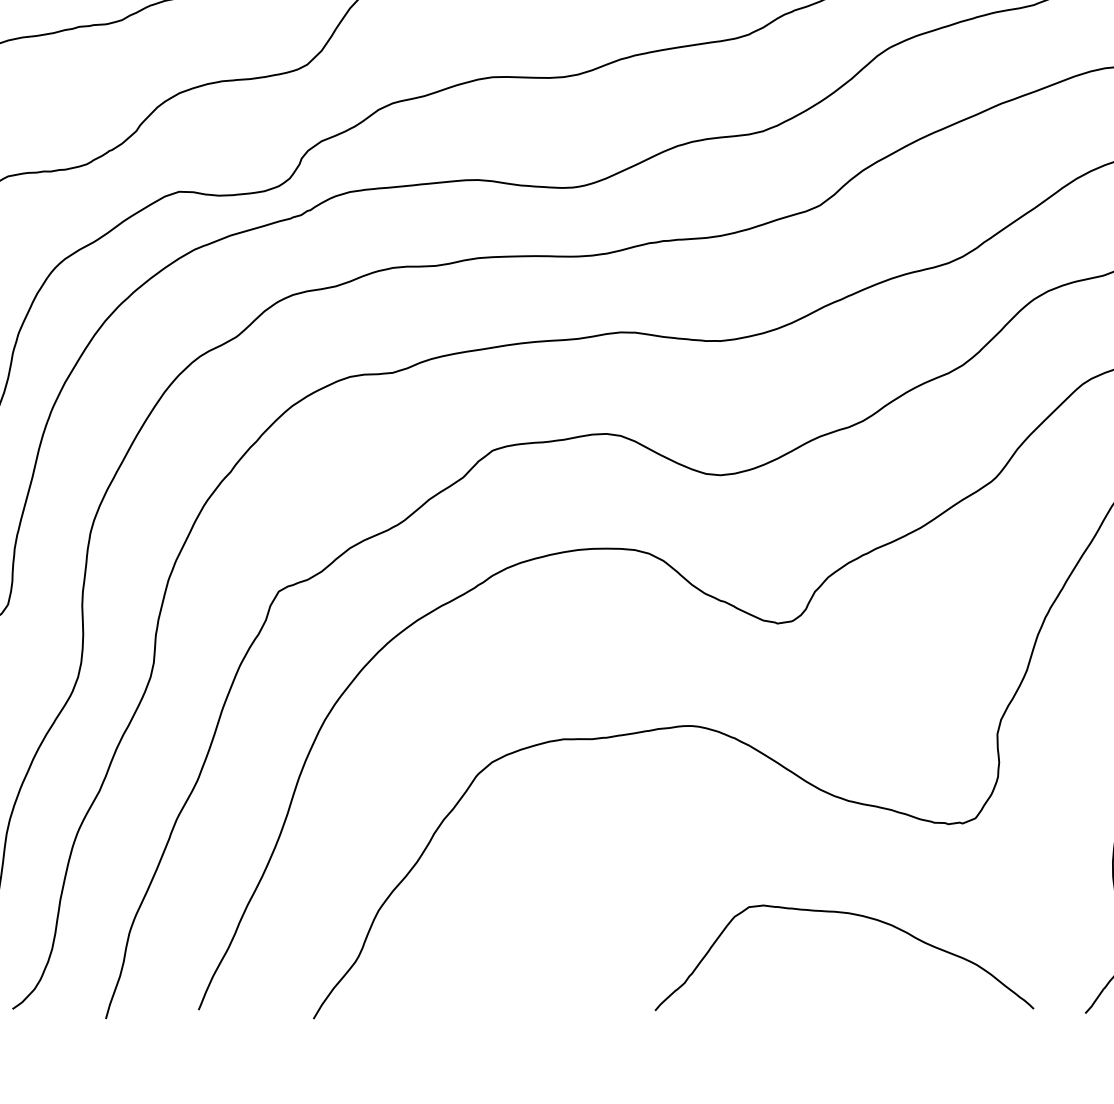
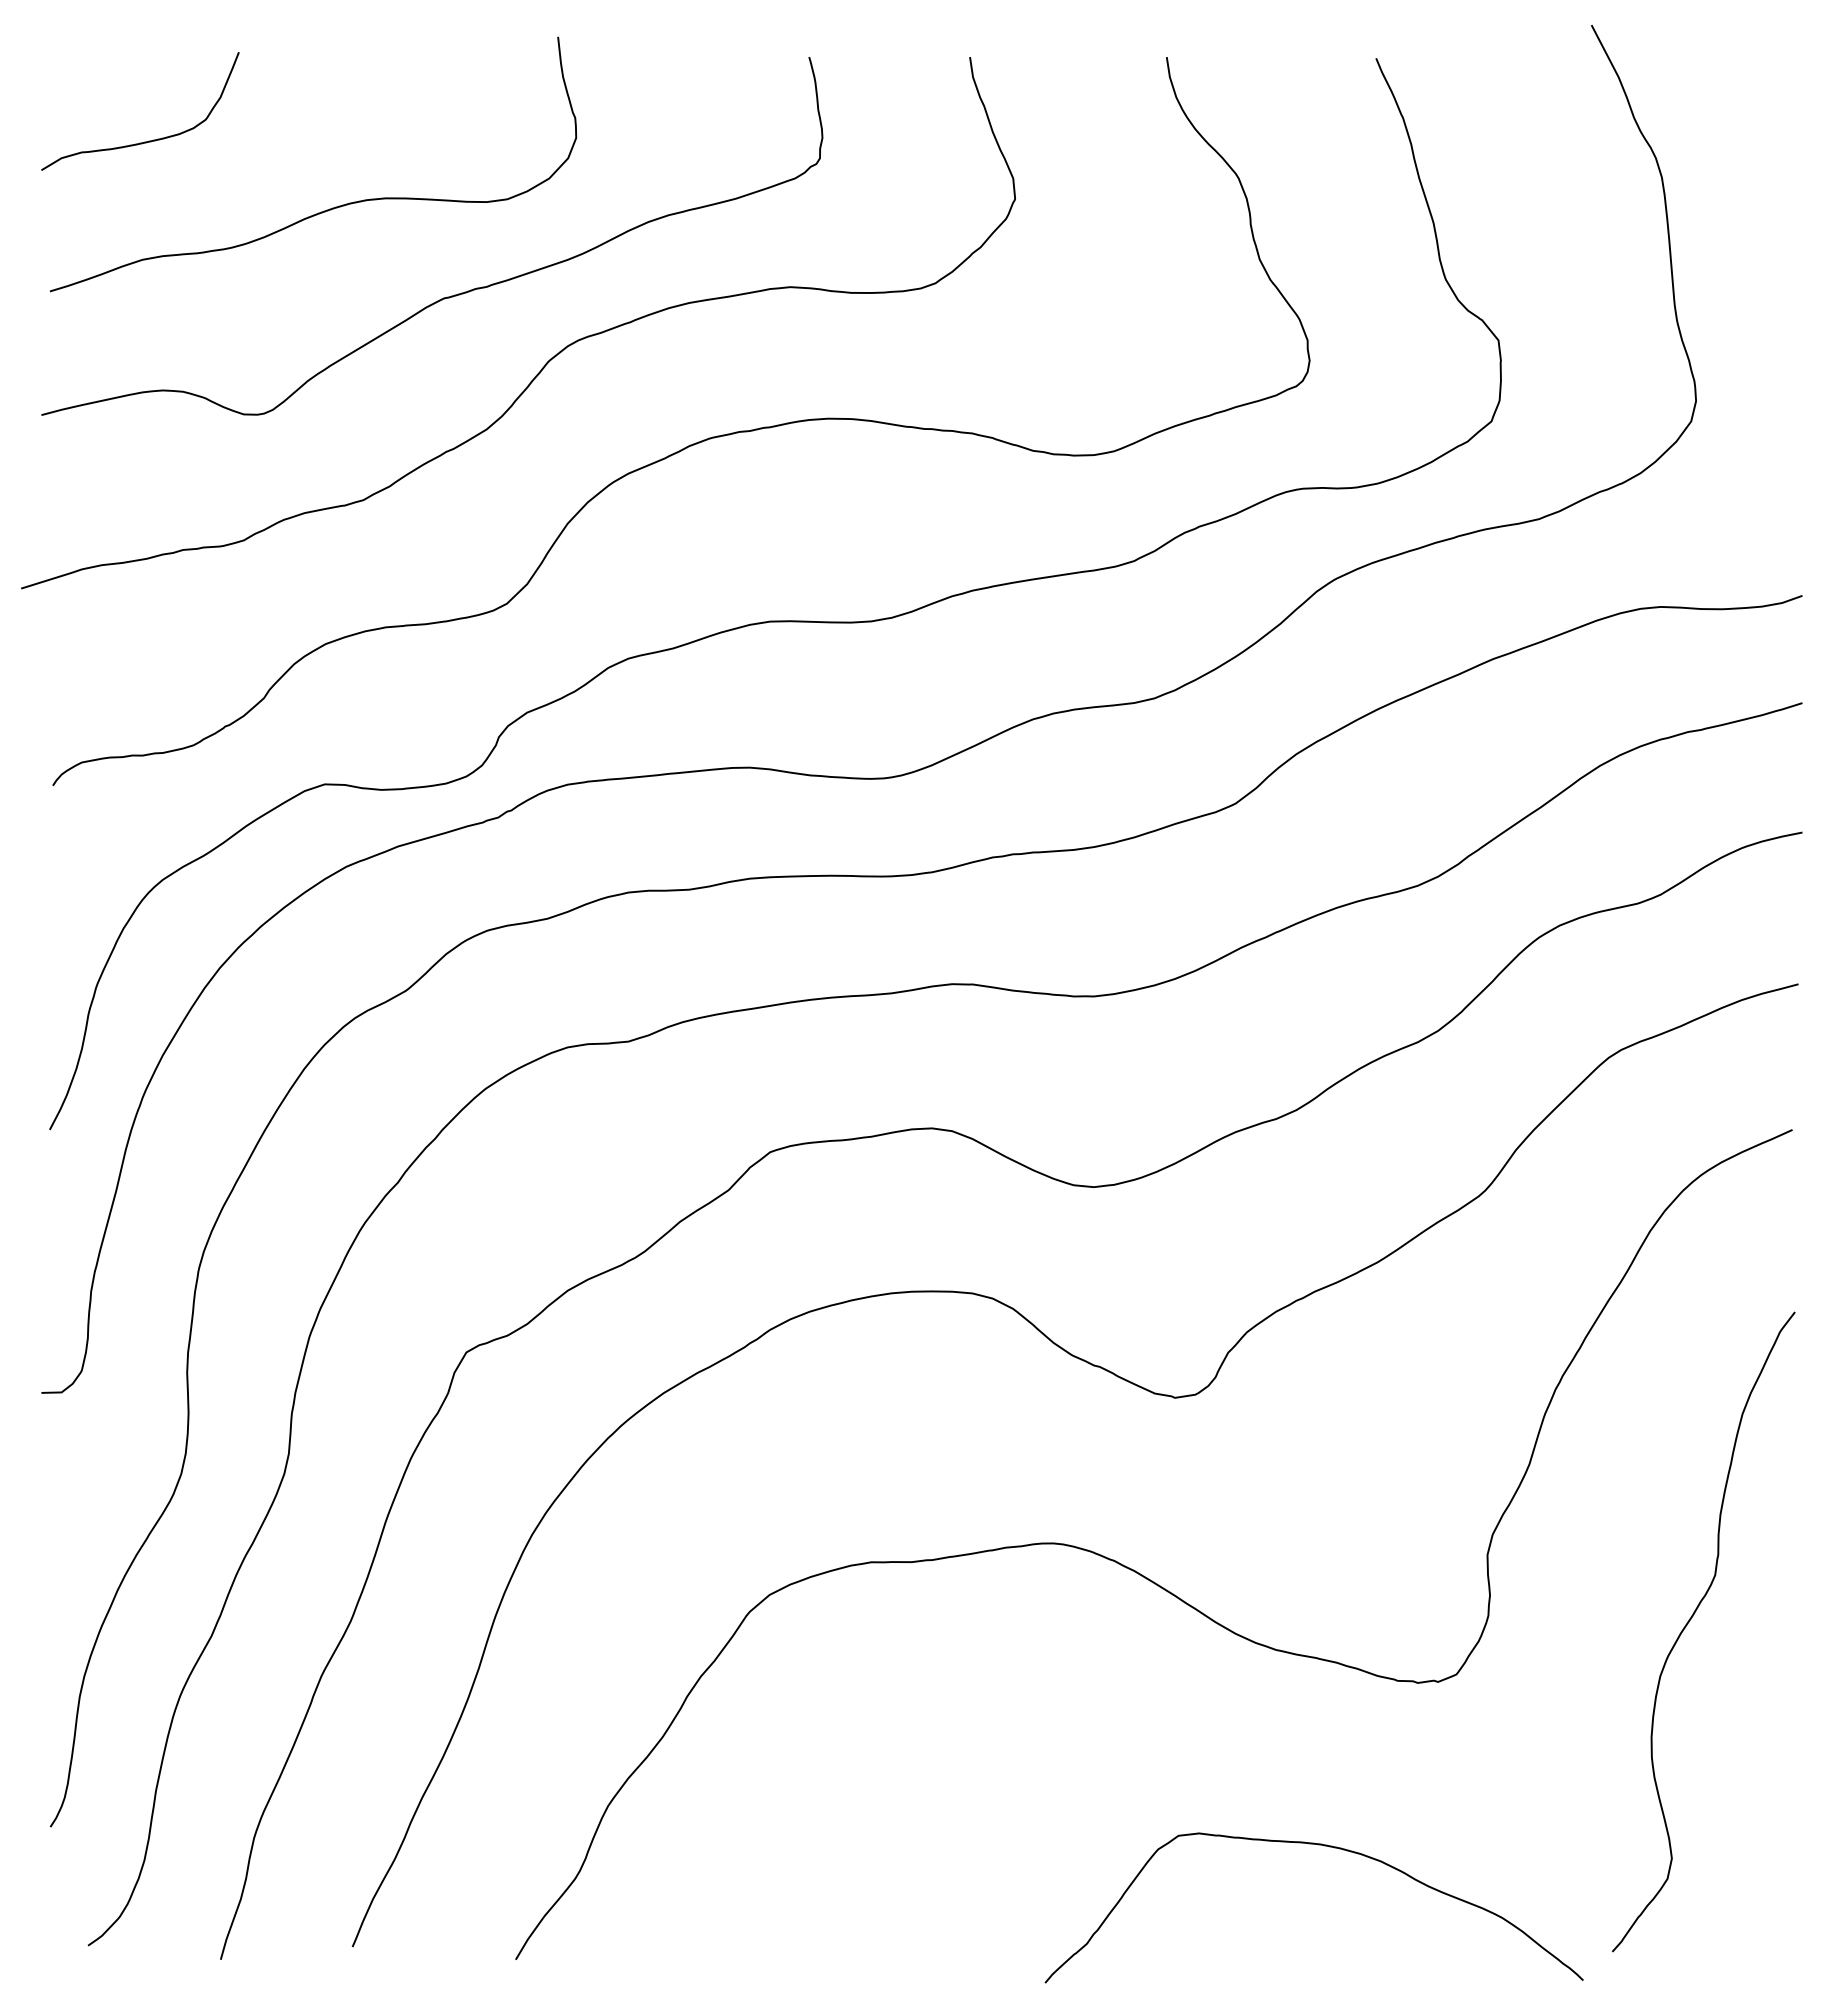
curve: (851, 914) -> (1324, 1846), moved

